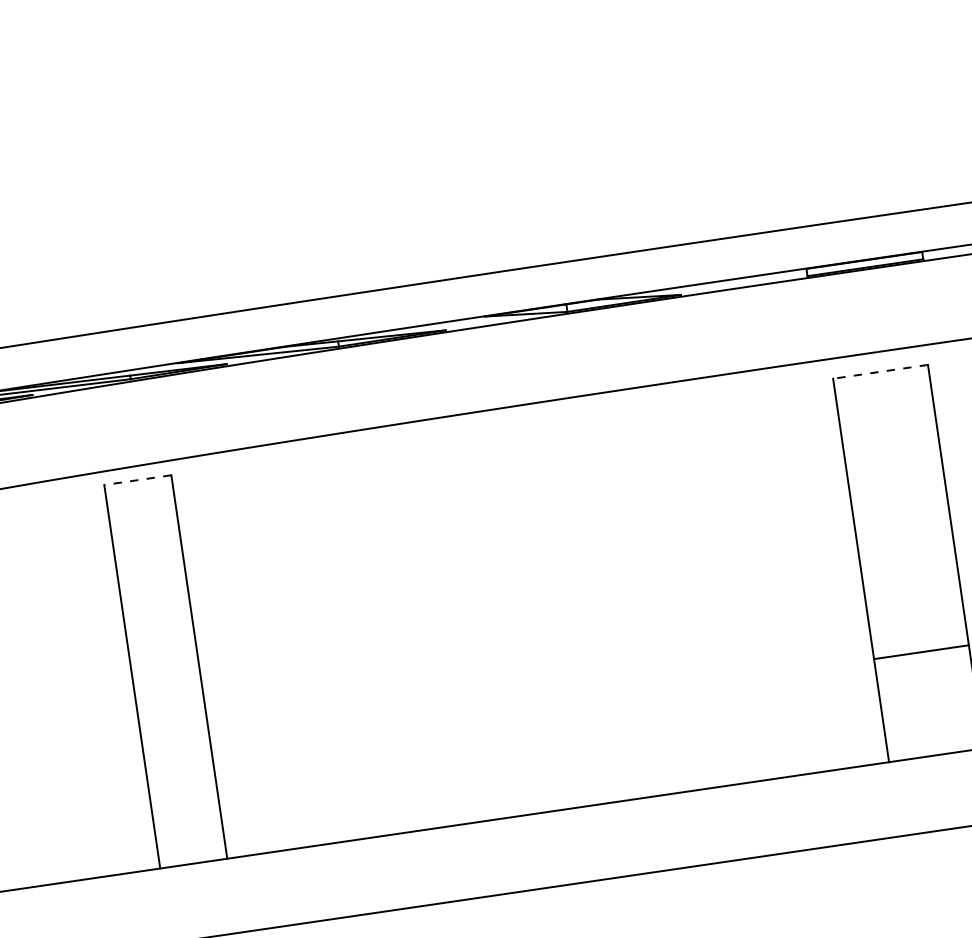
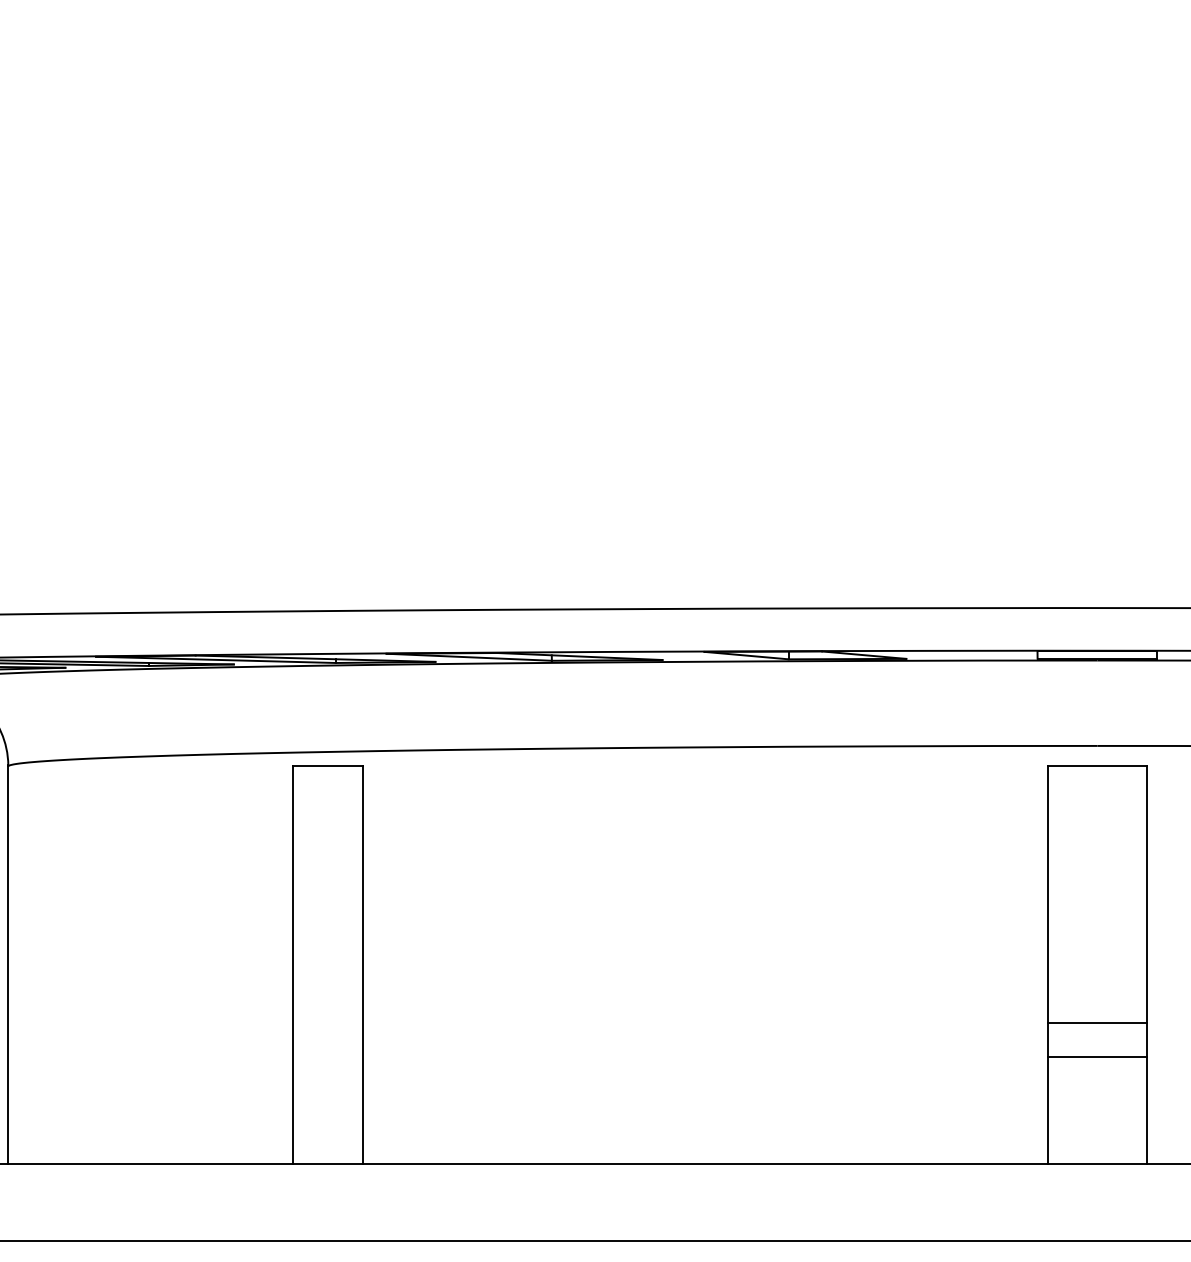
line: (879, 372) -> (1096, 766), dashed -> solid
line: (138, 480) -> (328, 766), dashed -> solid
line: (916, 619) -> (1097, 1022), added

